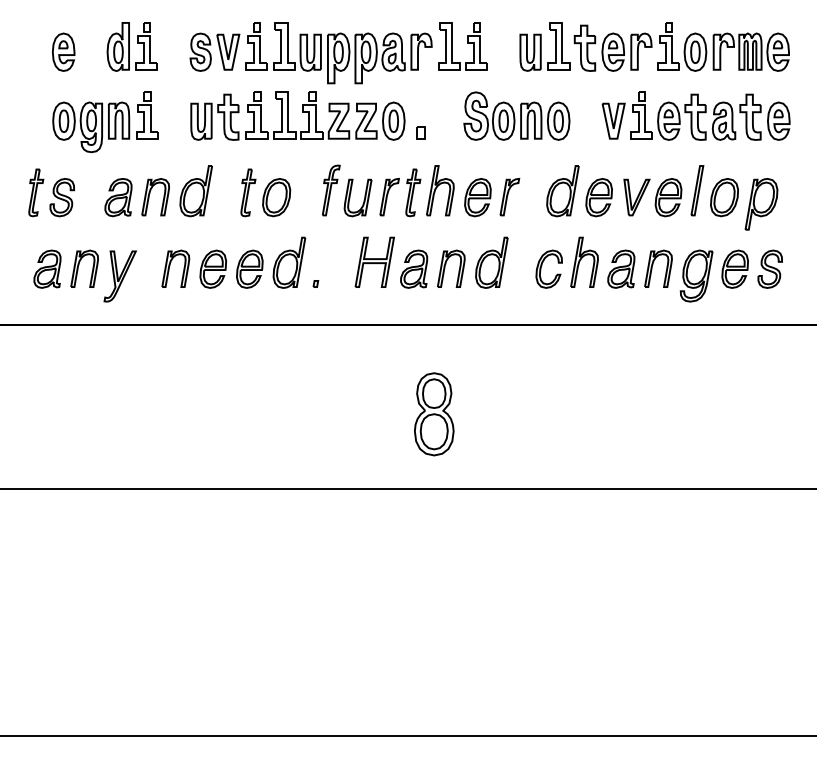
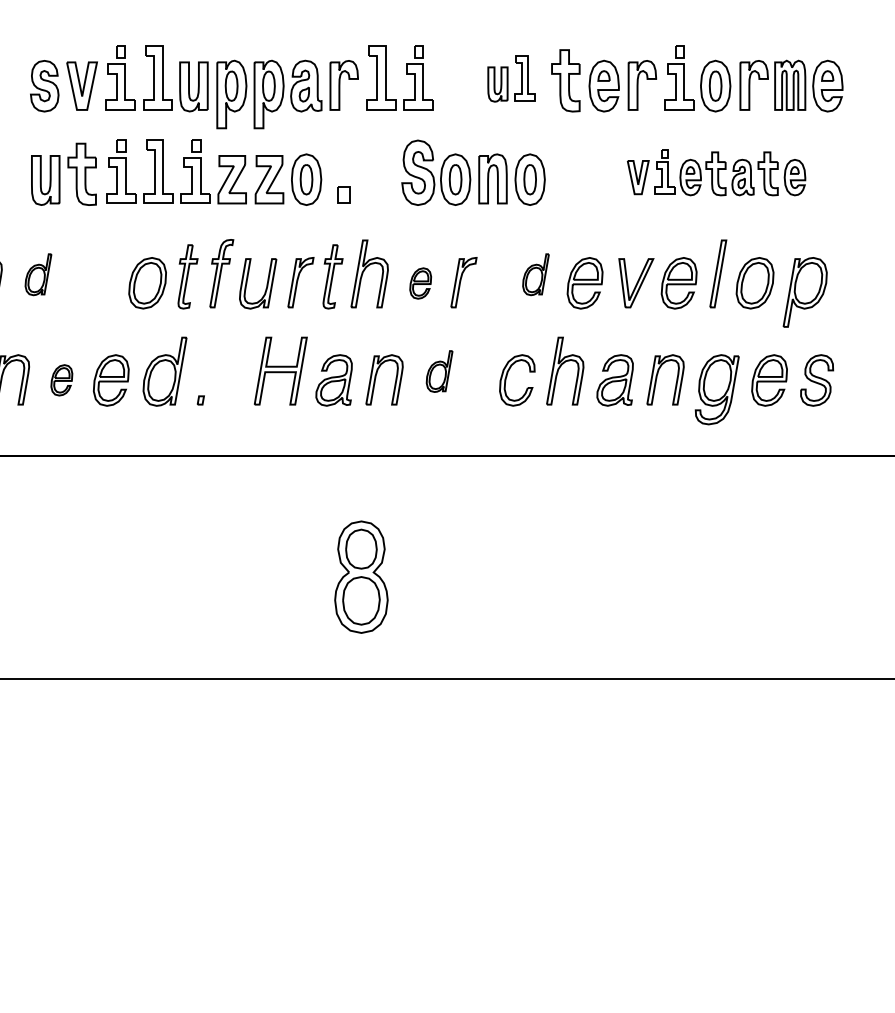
part: (544, 46) -> (510, 78), size x0.7
part: (695, 115) -> (715, 171), size x0.7
part: (195, 191) -> (37, 275), size x0.6
part: (562, 191) -> (535, 275), size x0.6
part: (248, 192) -> (188, 276), moved
part: (477, 197) -> (420, 283), size x0.6
part: (491, 262) -> (439, 371), size x0.6
part: (213, 268) -> (62, 379), size x0.6

